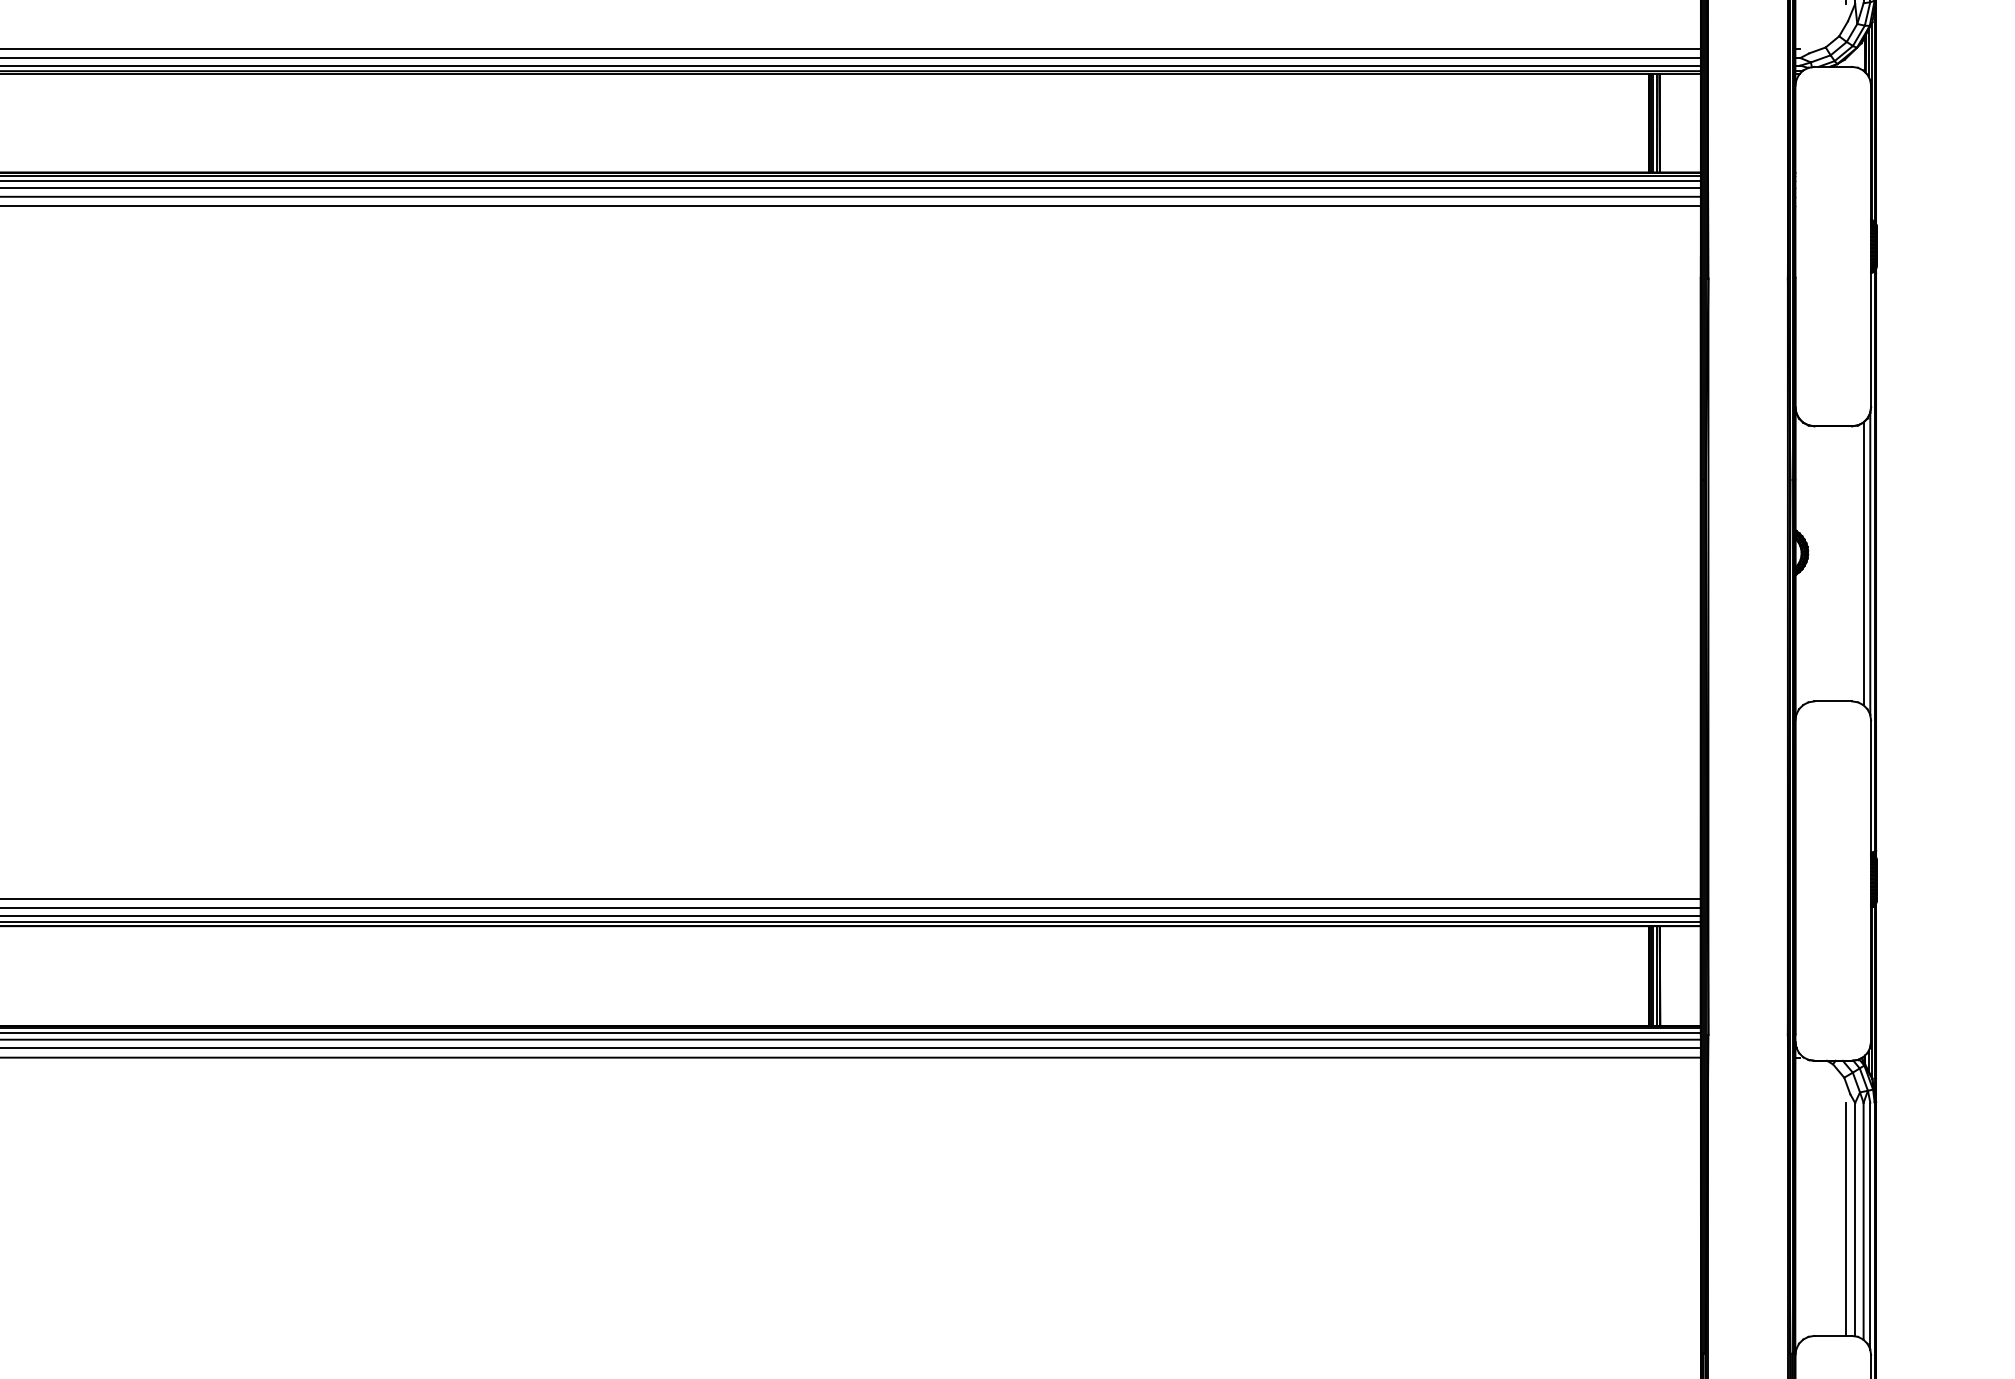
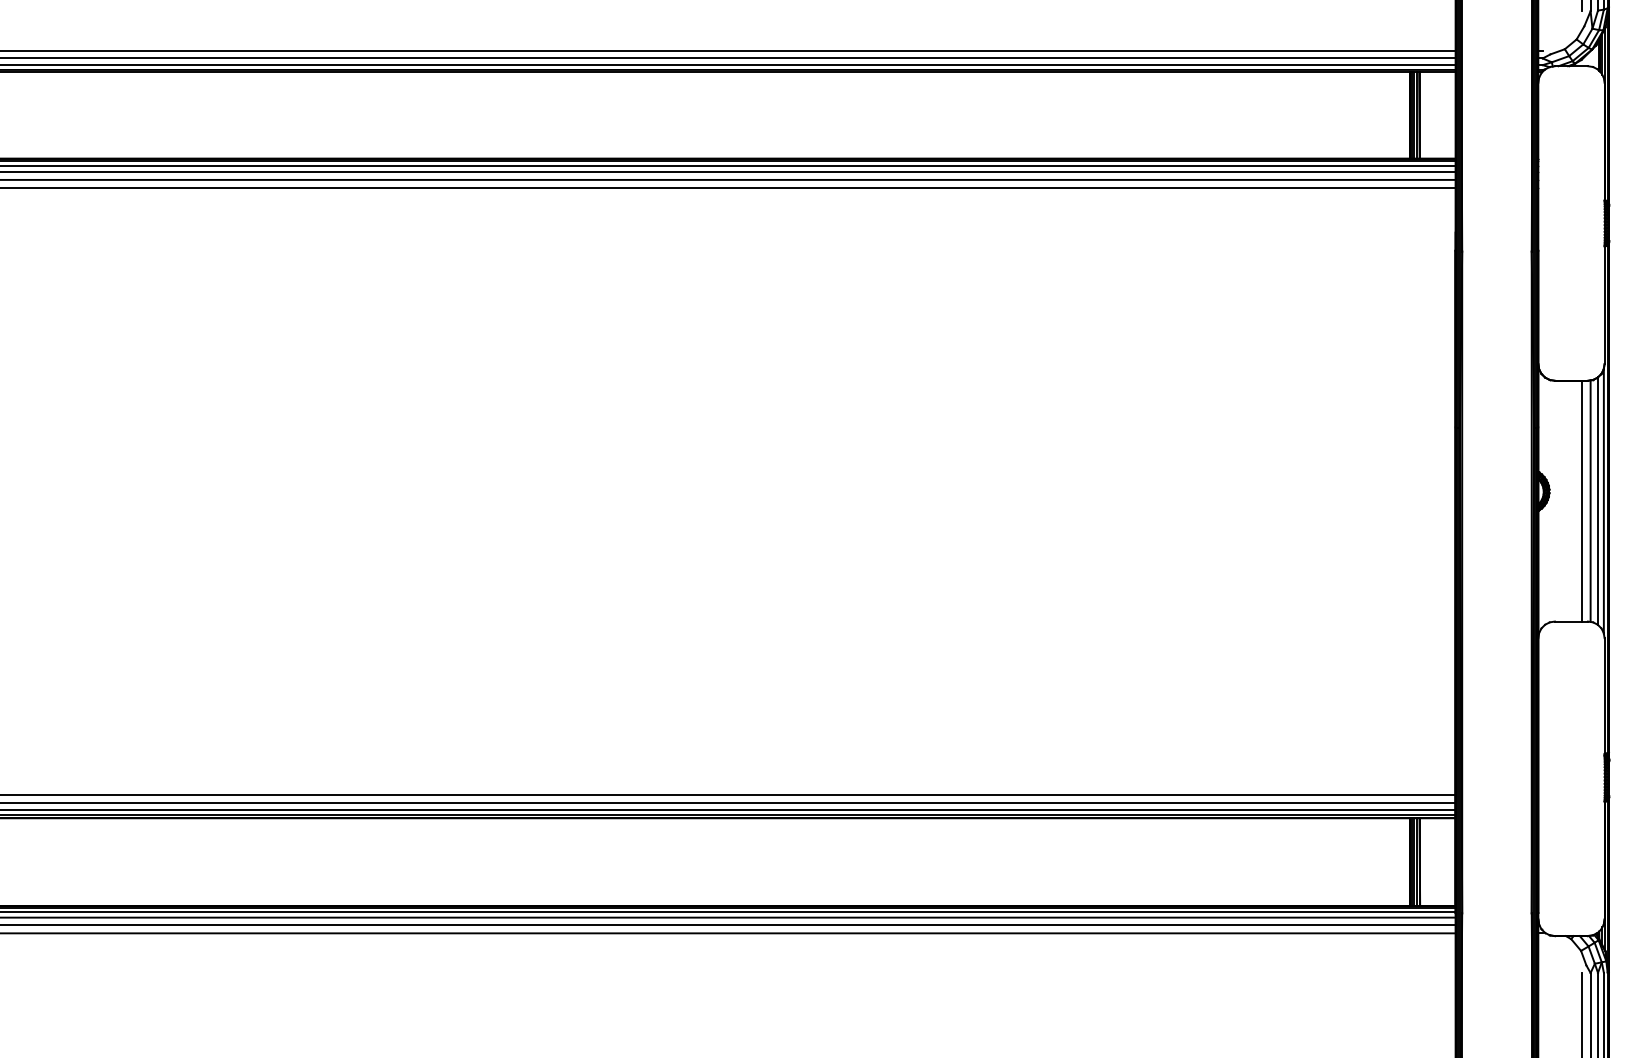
line: (1845, 563) -> (1582, 500), added
line: (1855, 563) -> (1590, 500), added

